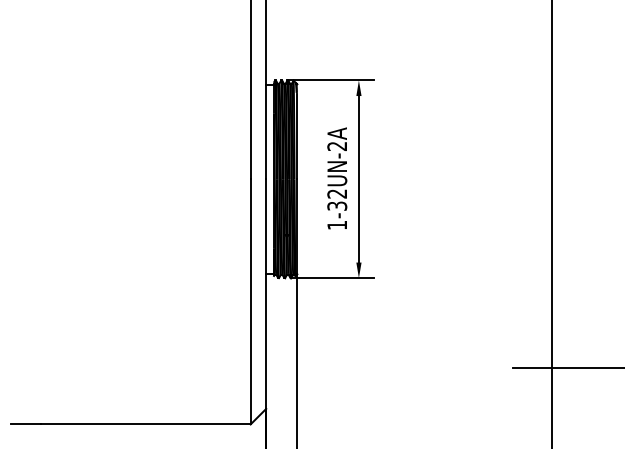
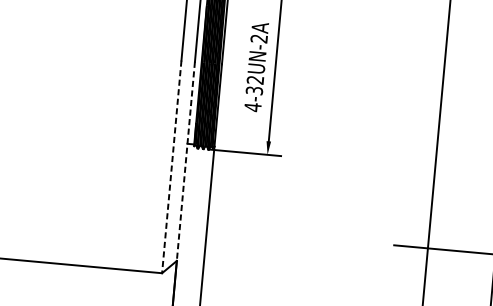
text: (336, 225) -> (252, 107), 1-32UN-2A -> 4-32UN-2A
line: (266, 294) -> (186, 161), solid -> dashed
line: (250, 301) -> (171, 166), solid -> dashed

